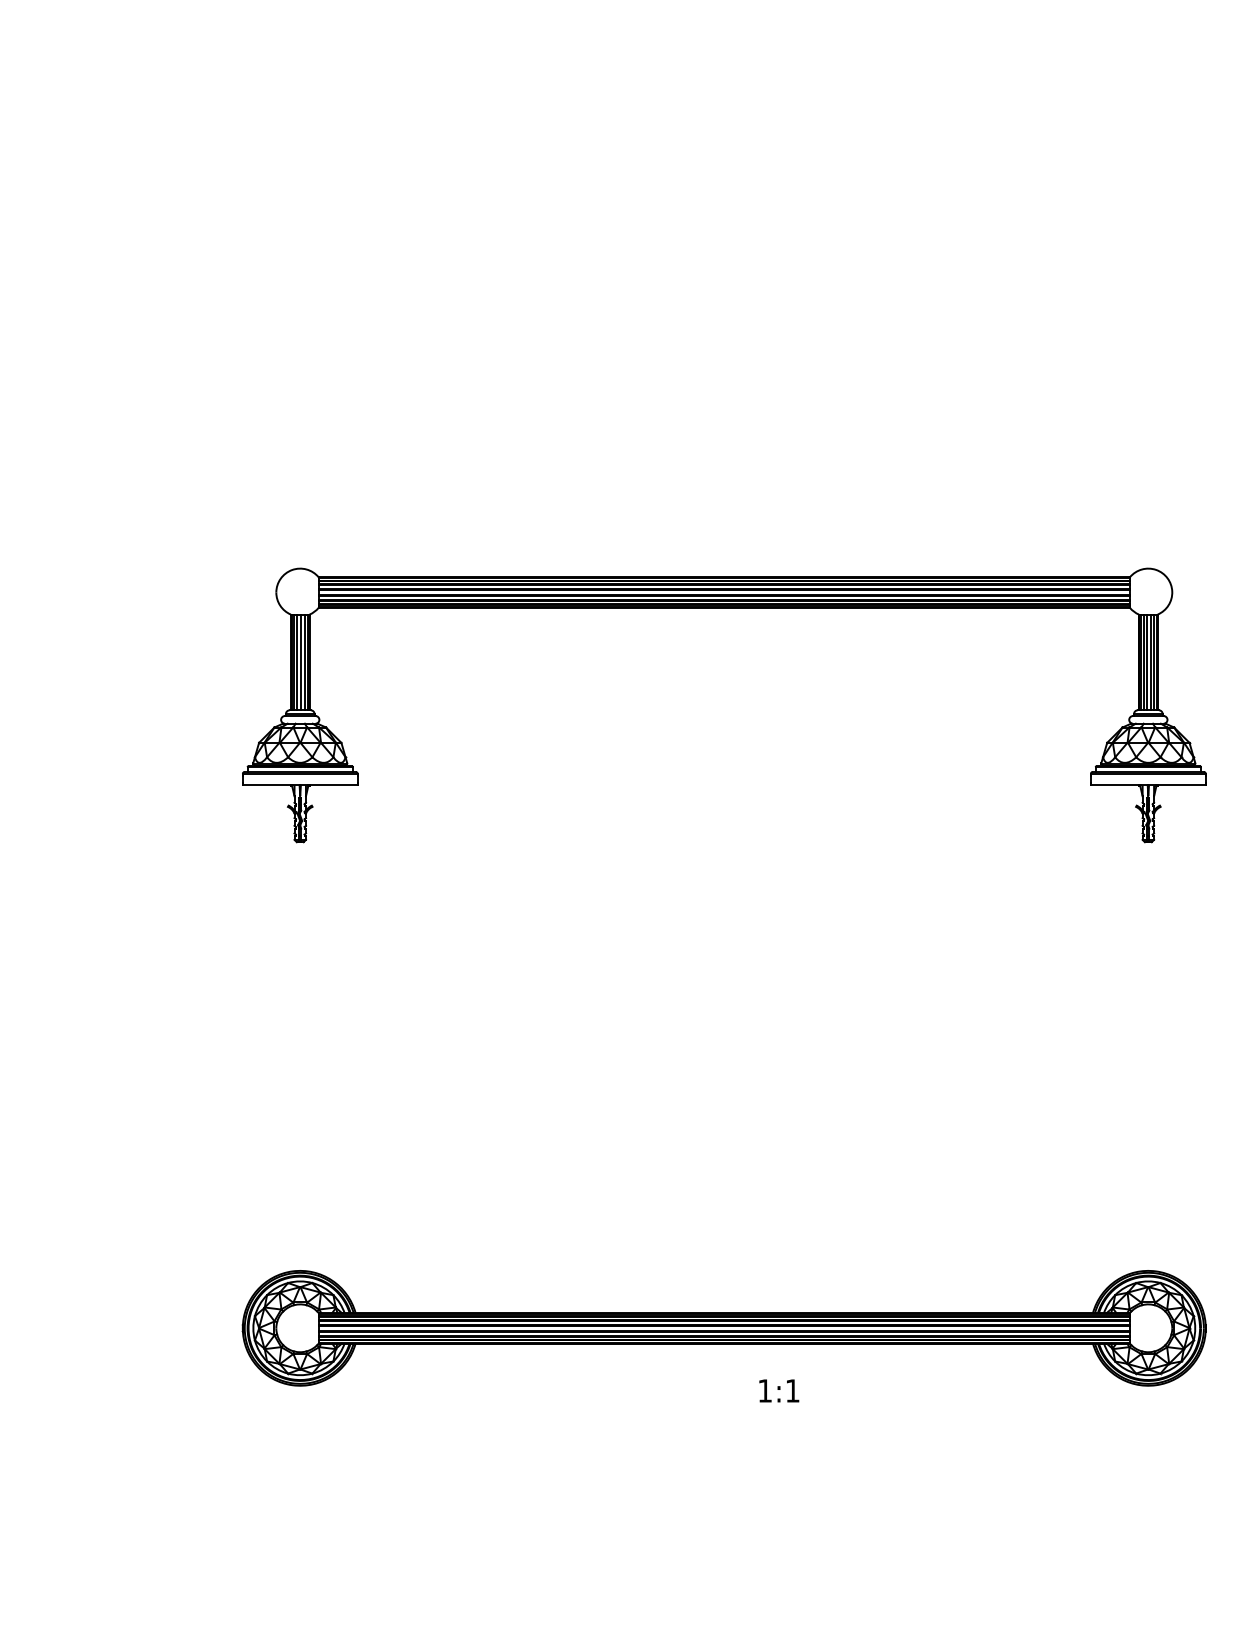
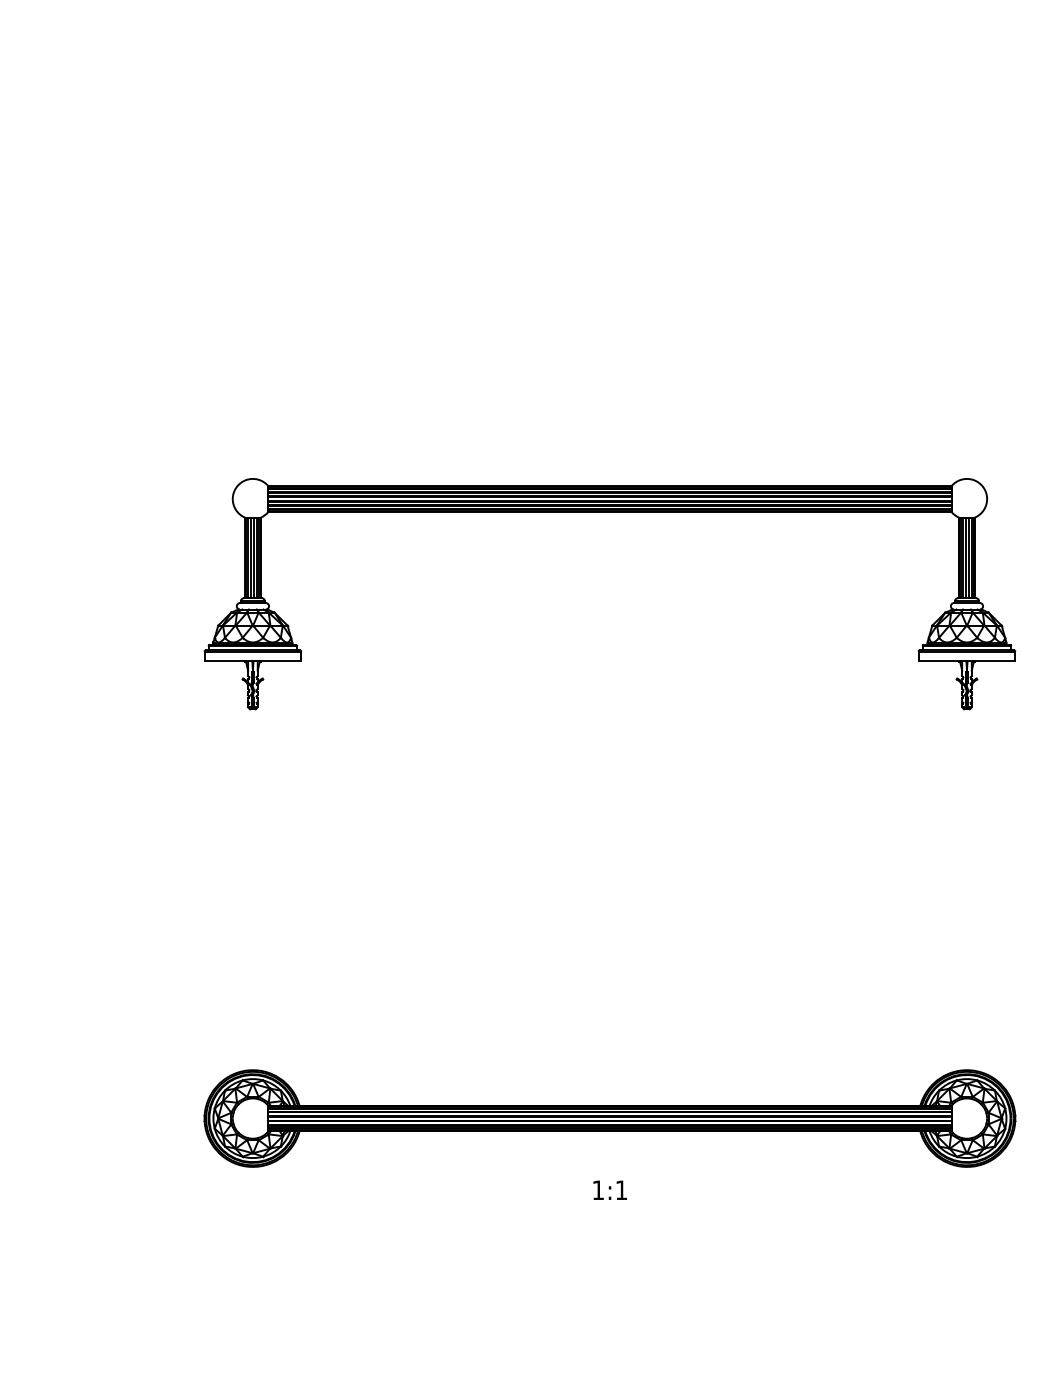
text: (778, 1390) -> (609, 1189), moved

